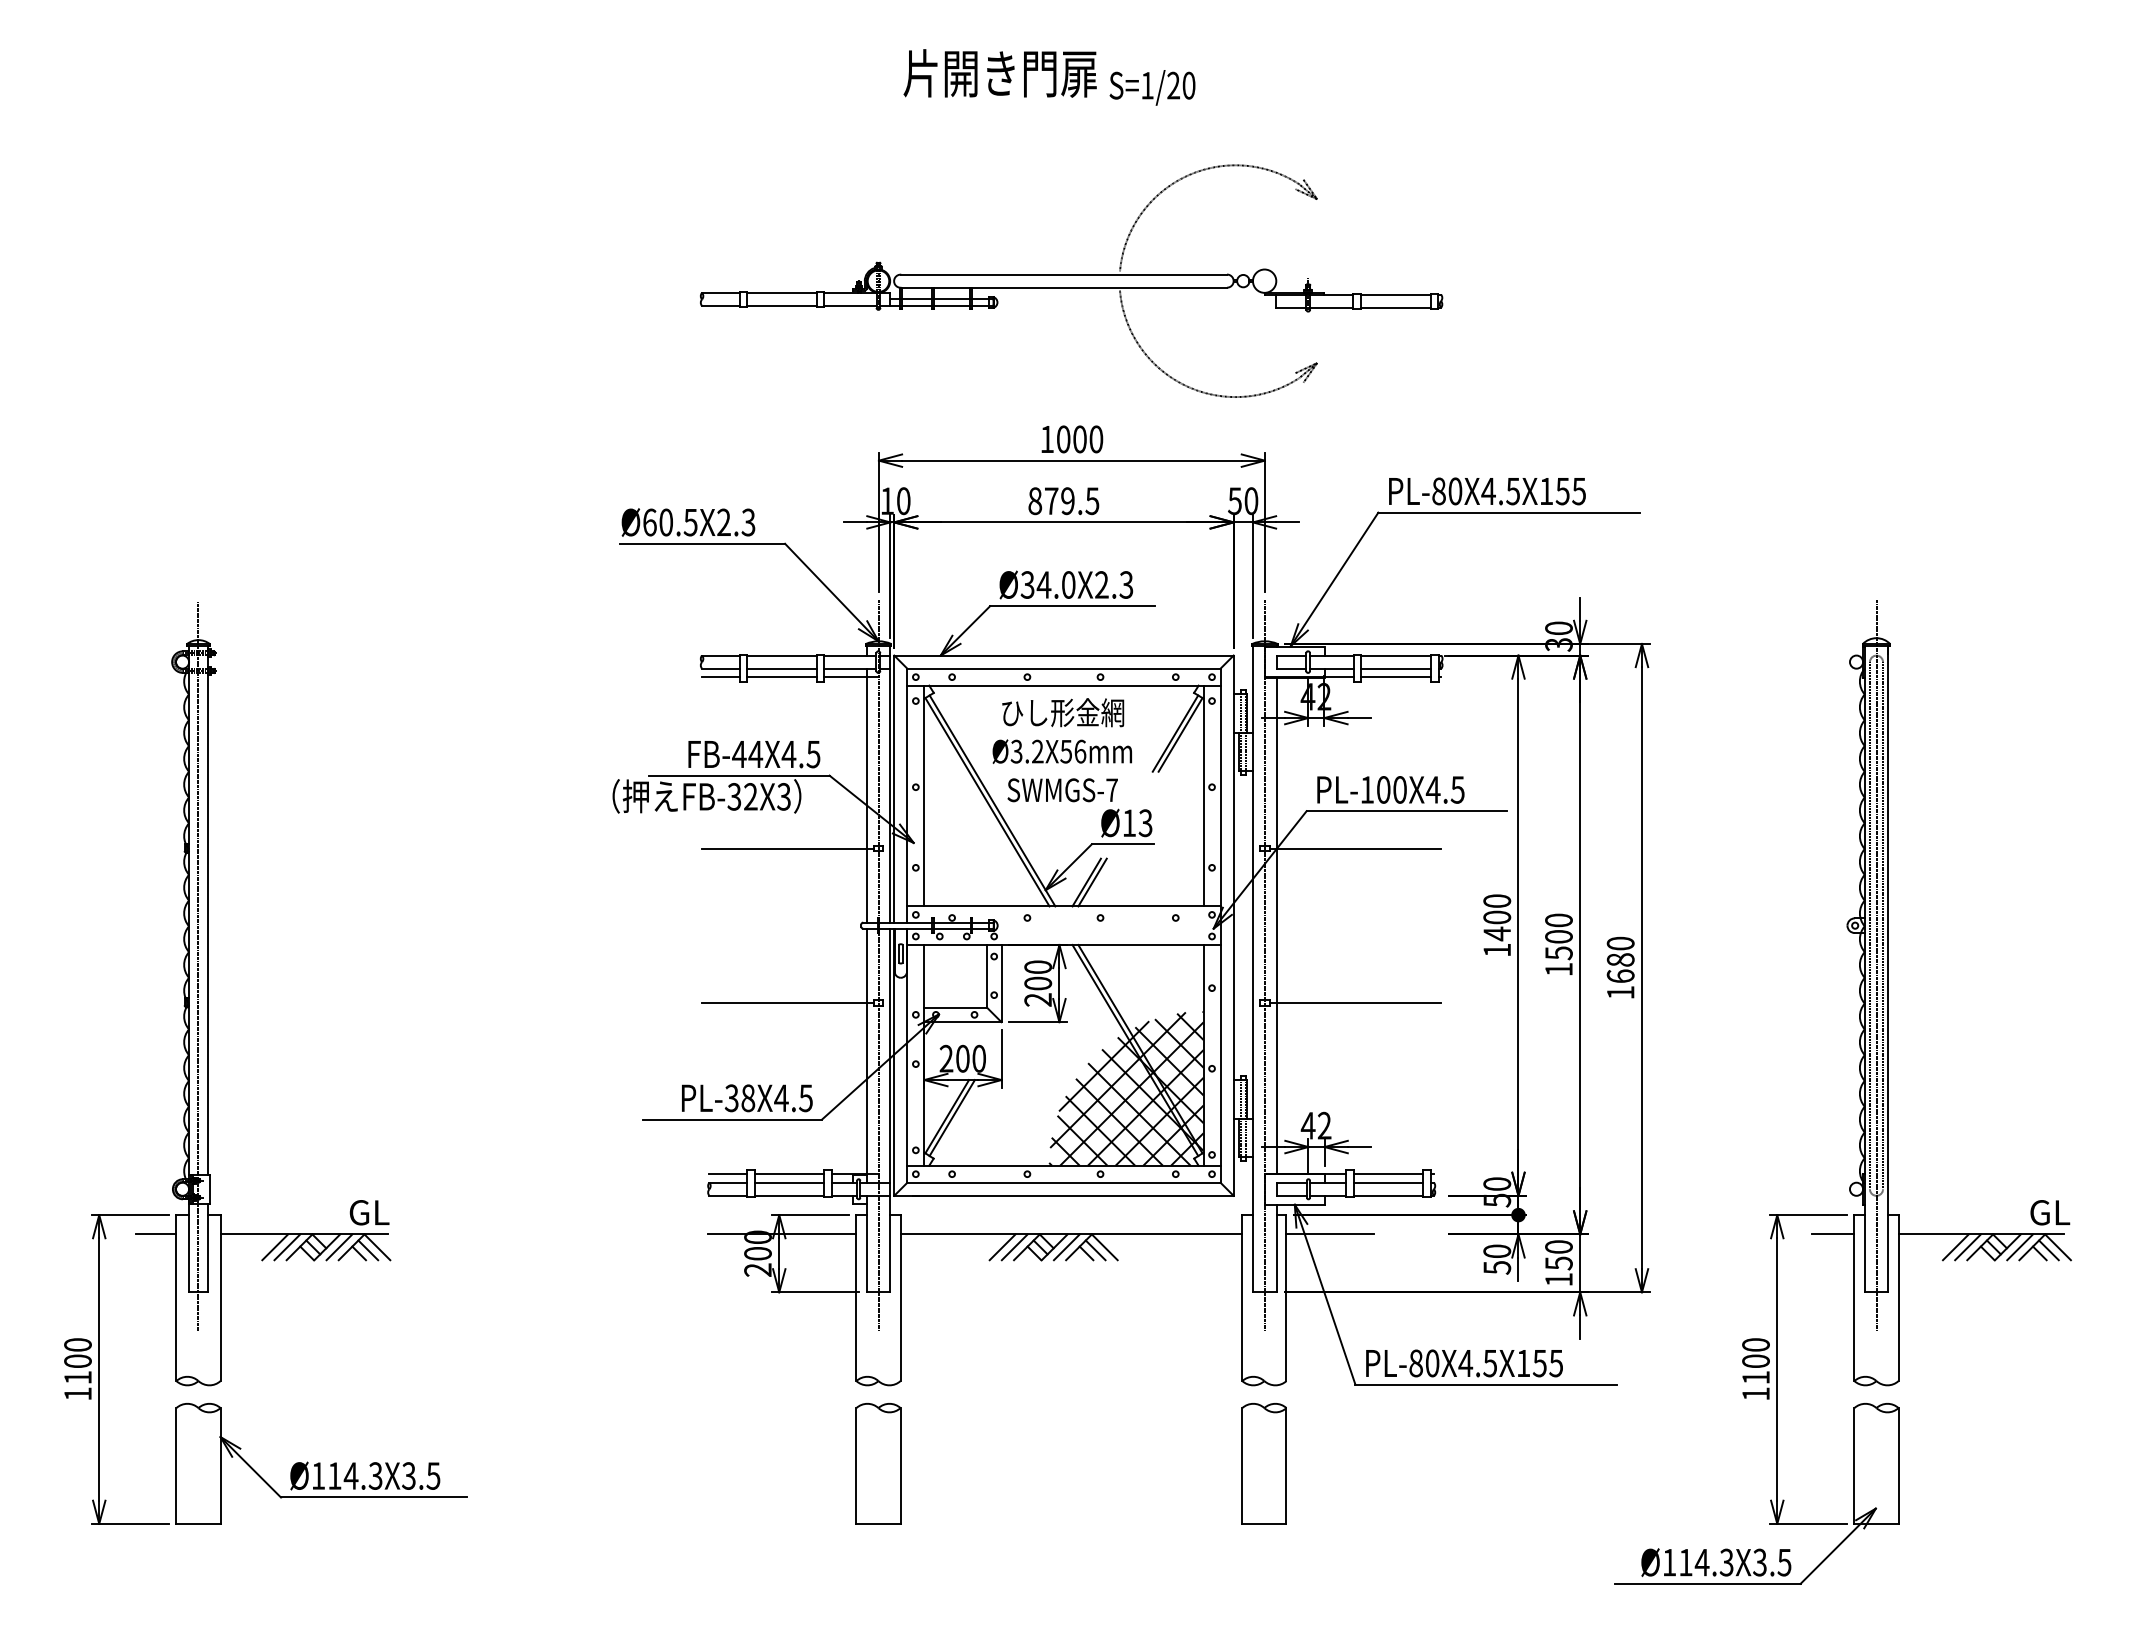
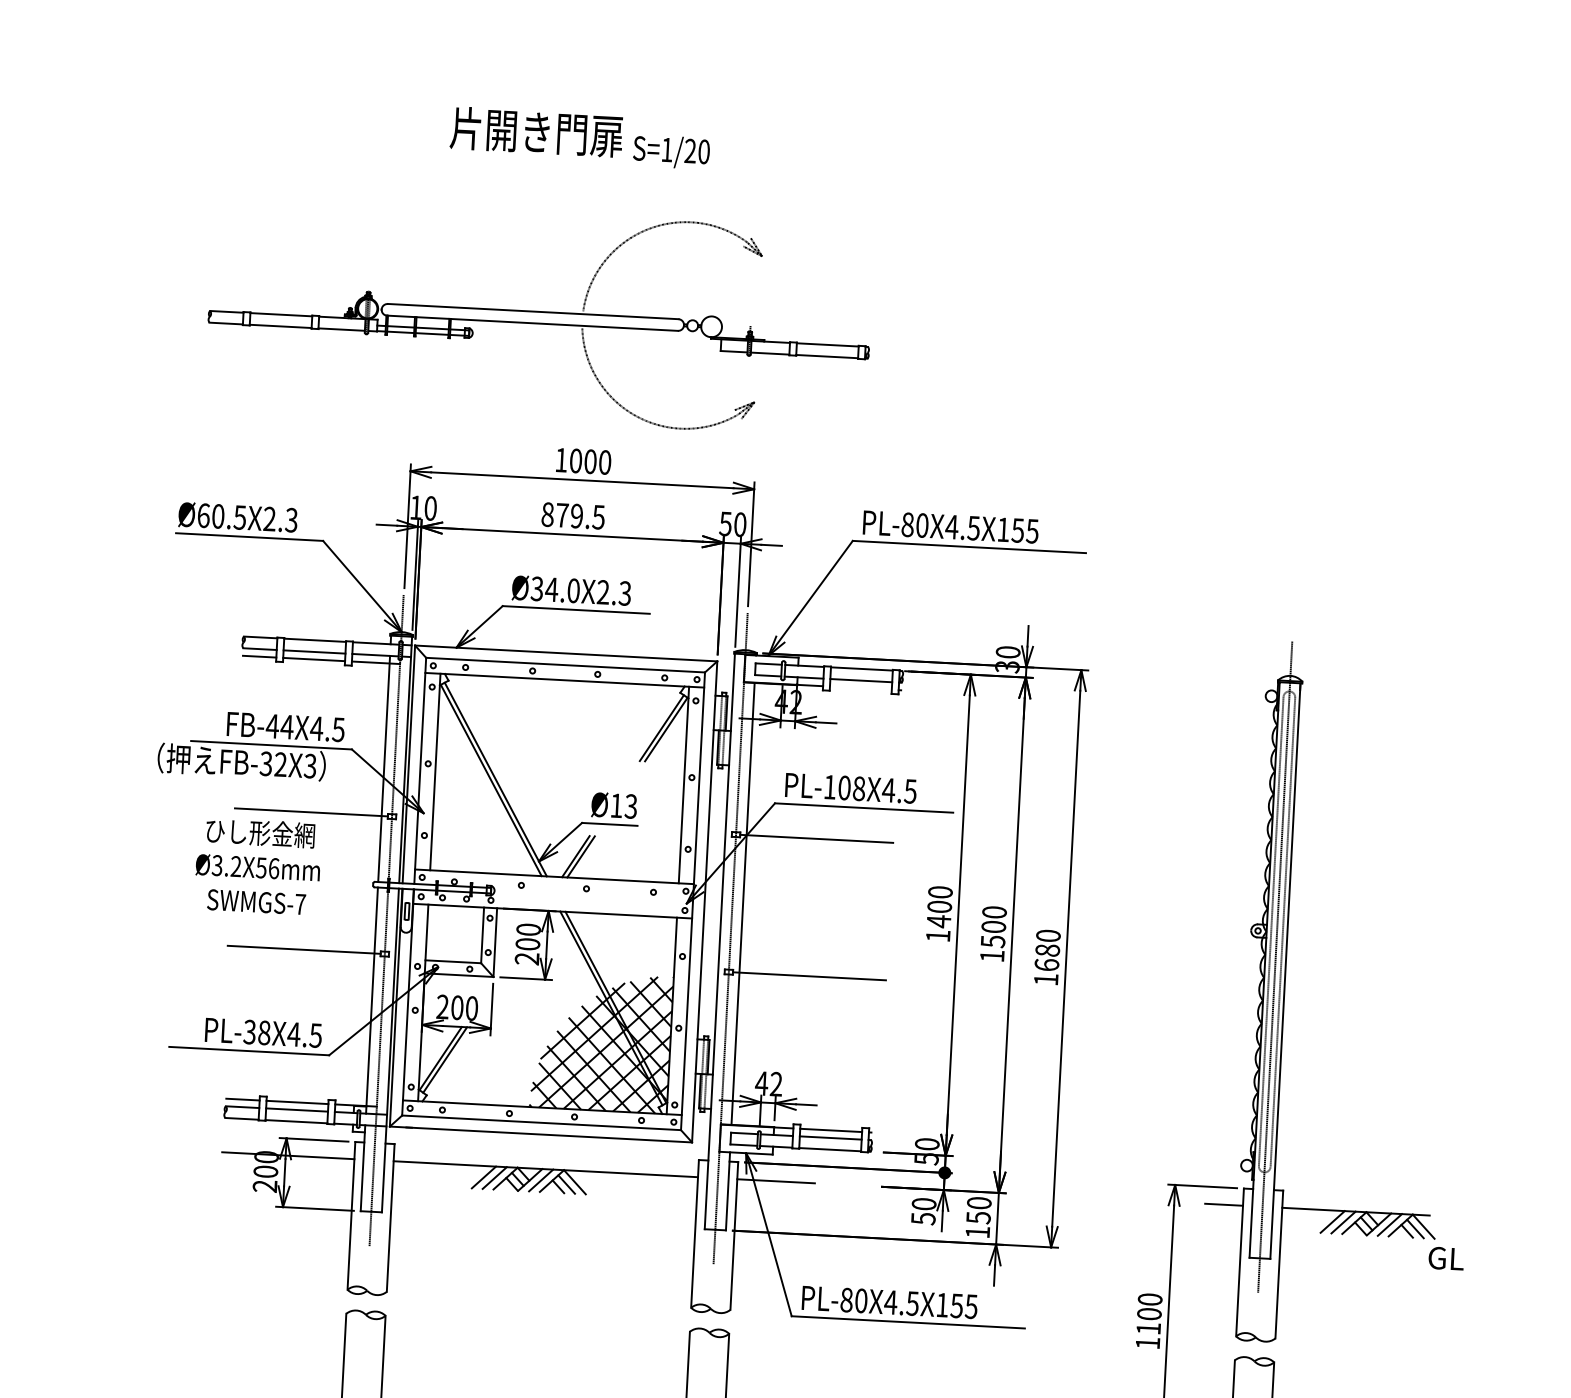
part: (1071, 280) -> (539, 317), moved
line: (1395, 677) -> (860, 688), removed
text: (1061, 750) -> (257, 866), moved
text: (1399, 789) -> (858, 788), PL-100X4.5 -> PL-108X4.5
text: (2050, 1212) -> (1446, 1258), moved

